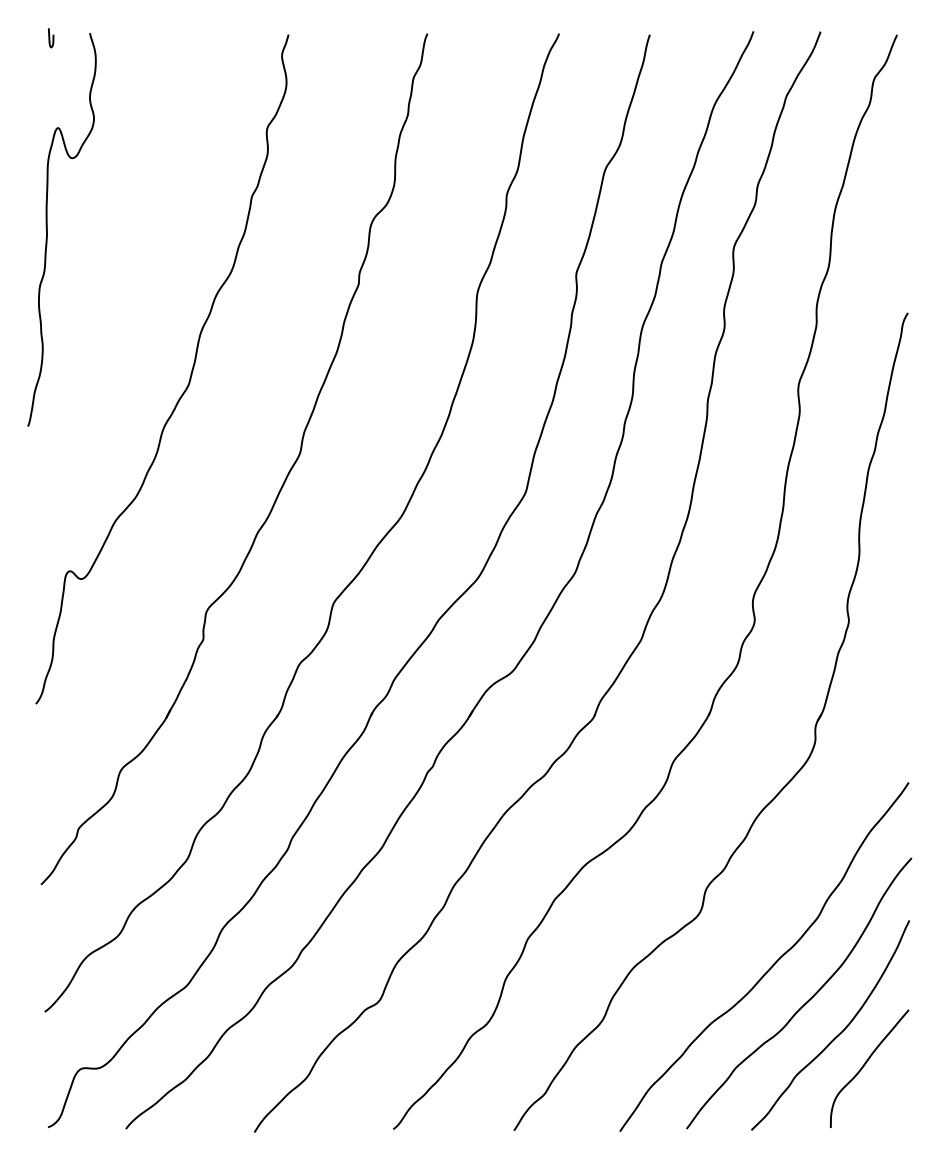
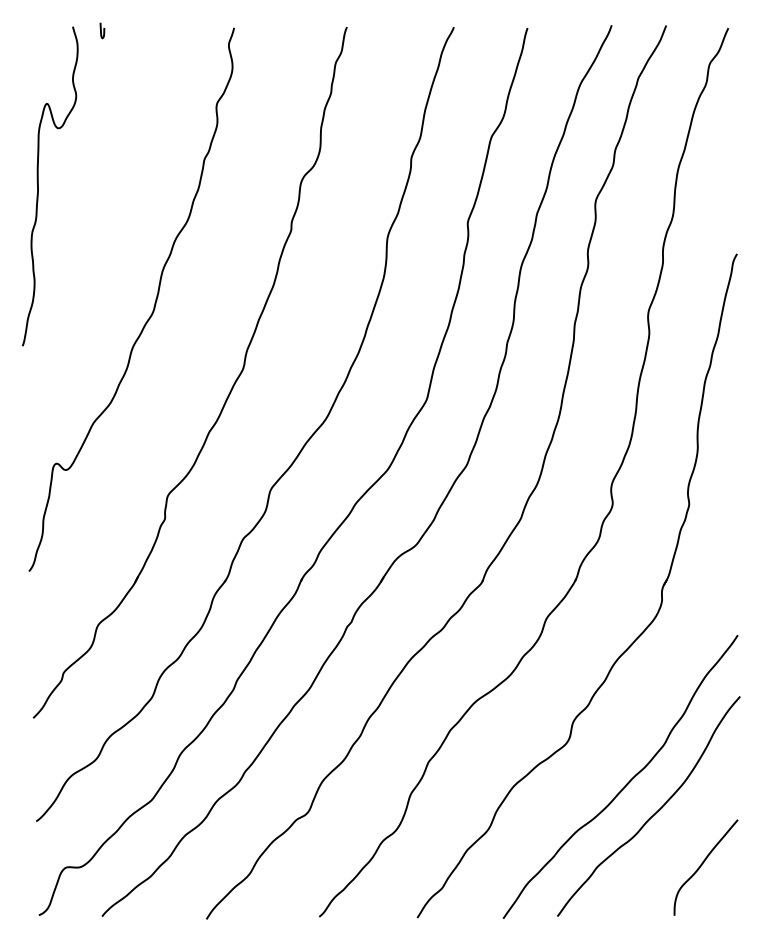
curve: (50, 37) -> (101, 30), moved
curve: (838, 1034) -> (680, 839), removed

